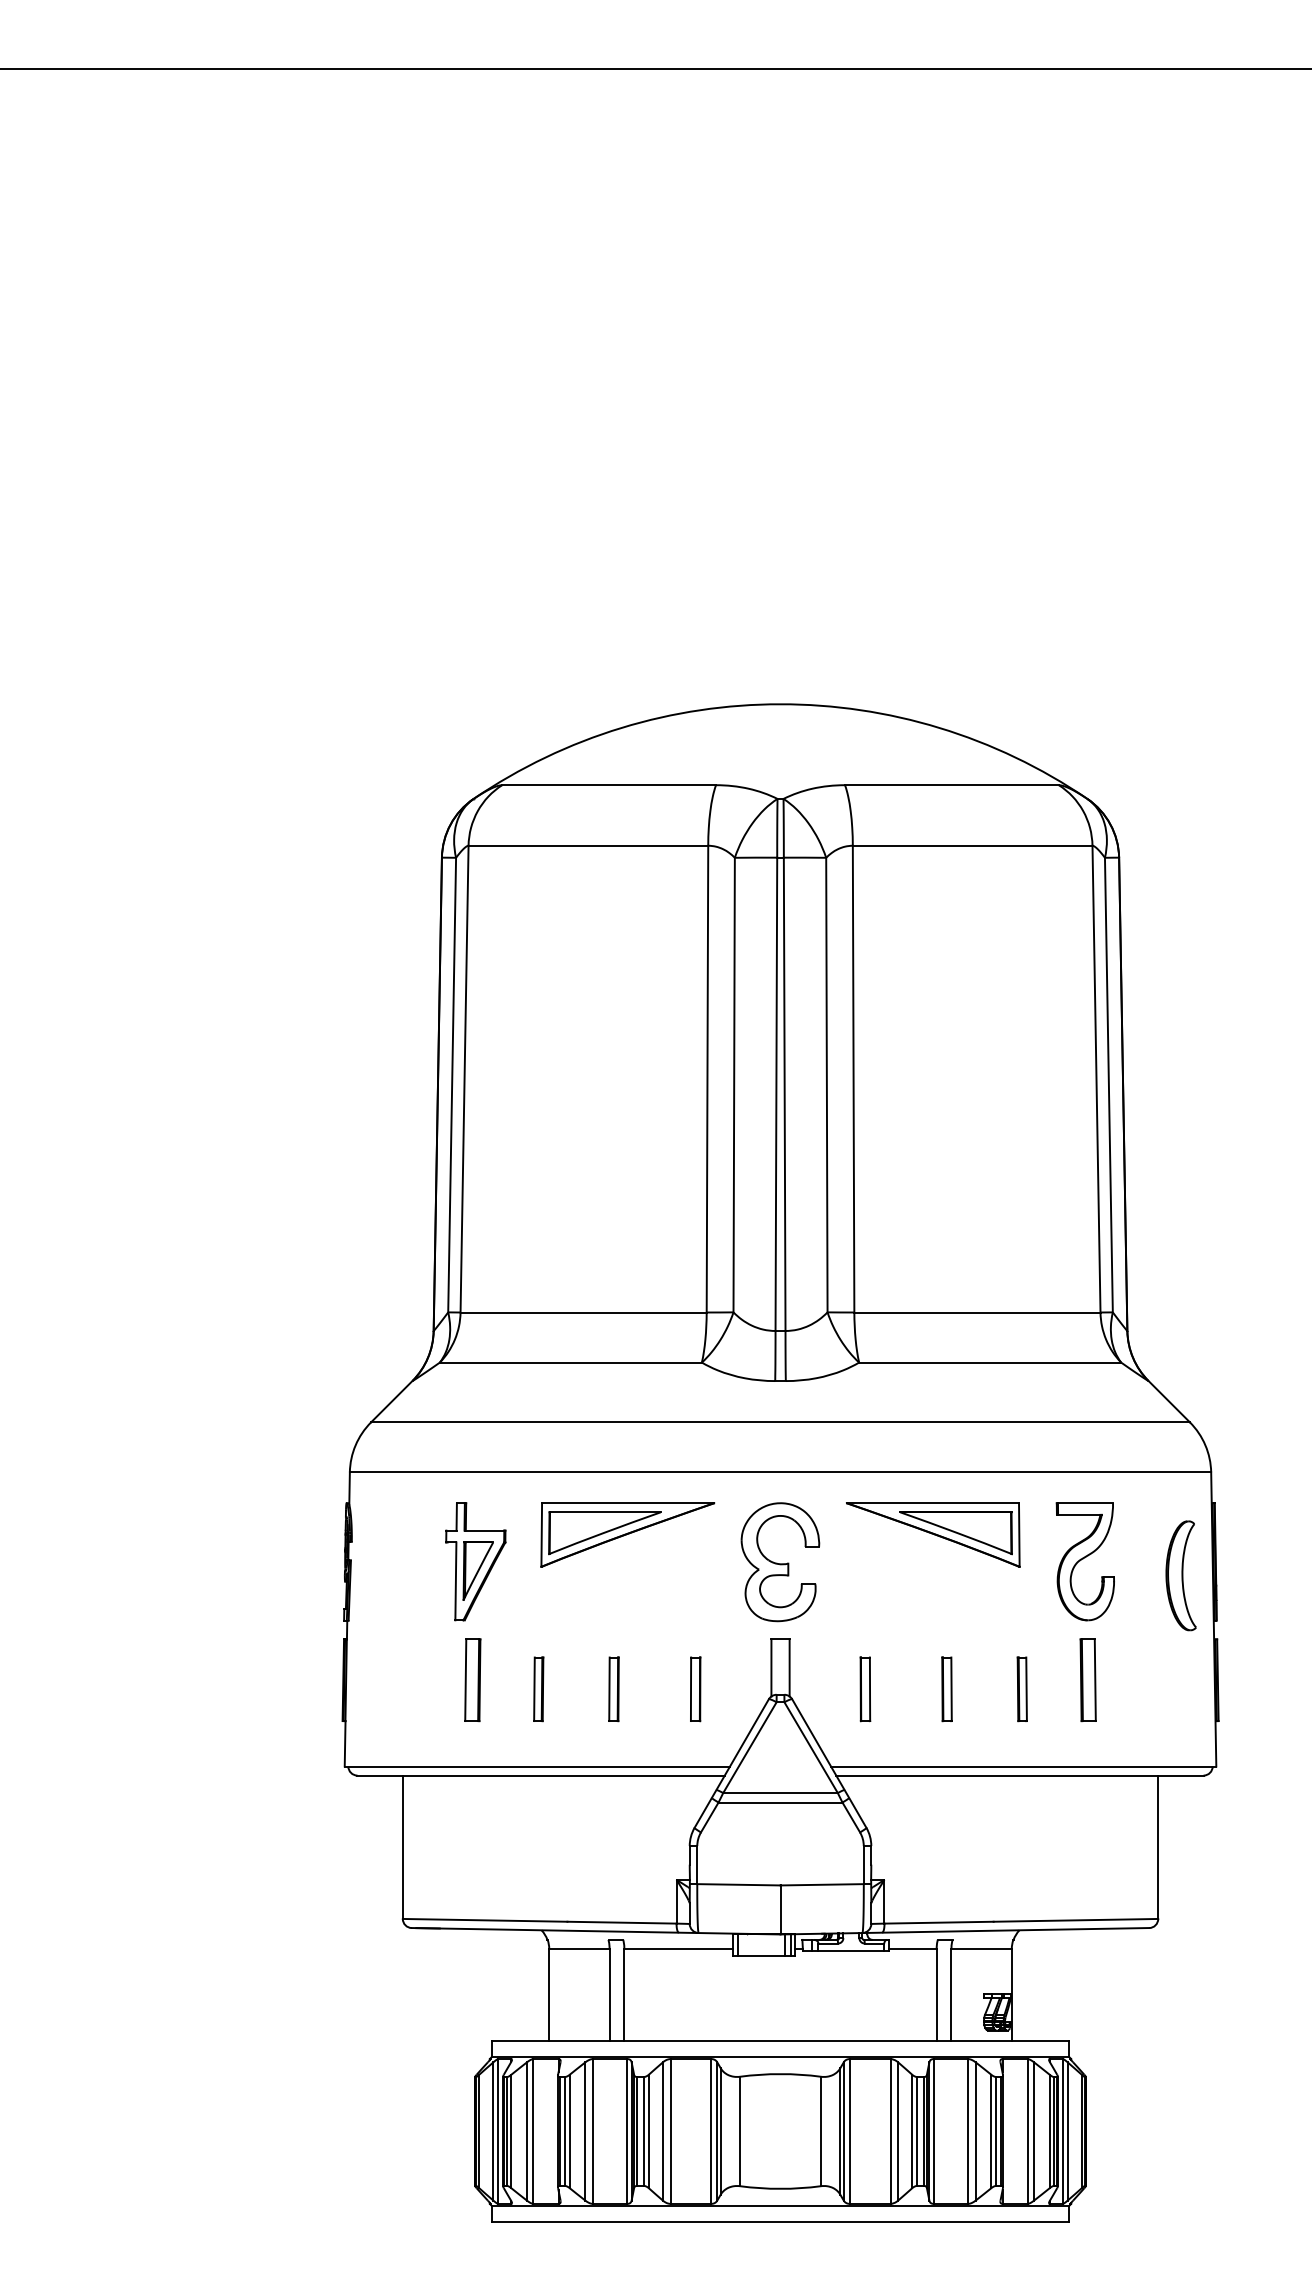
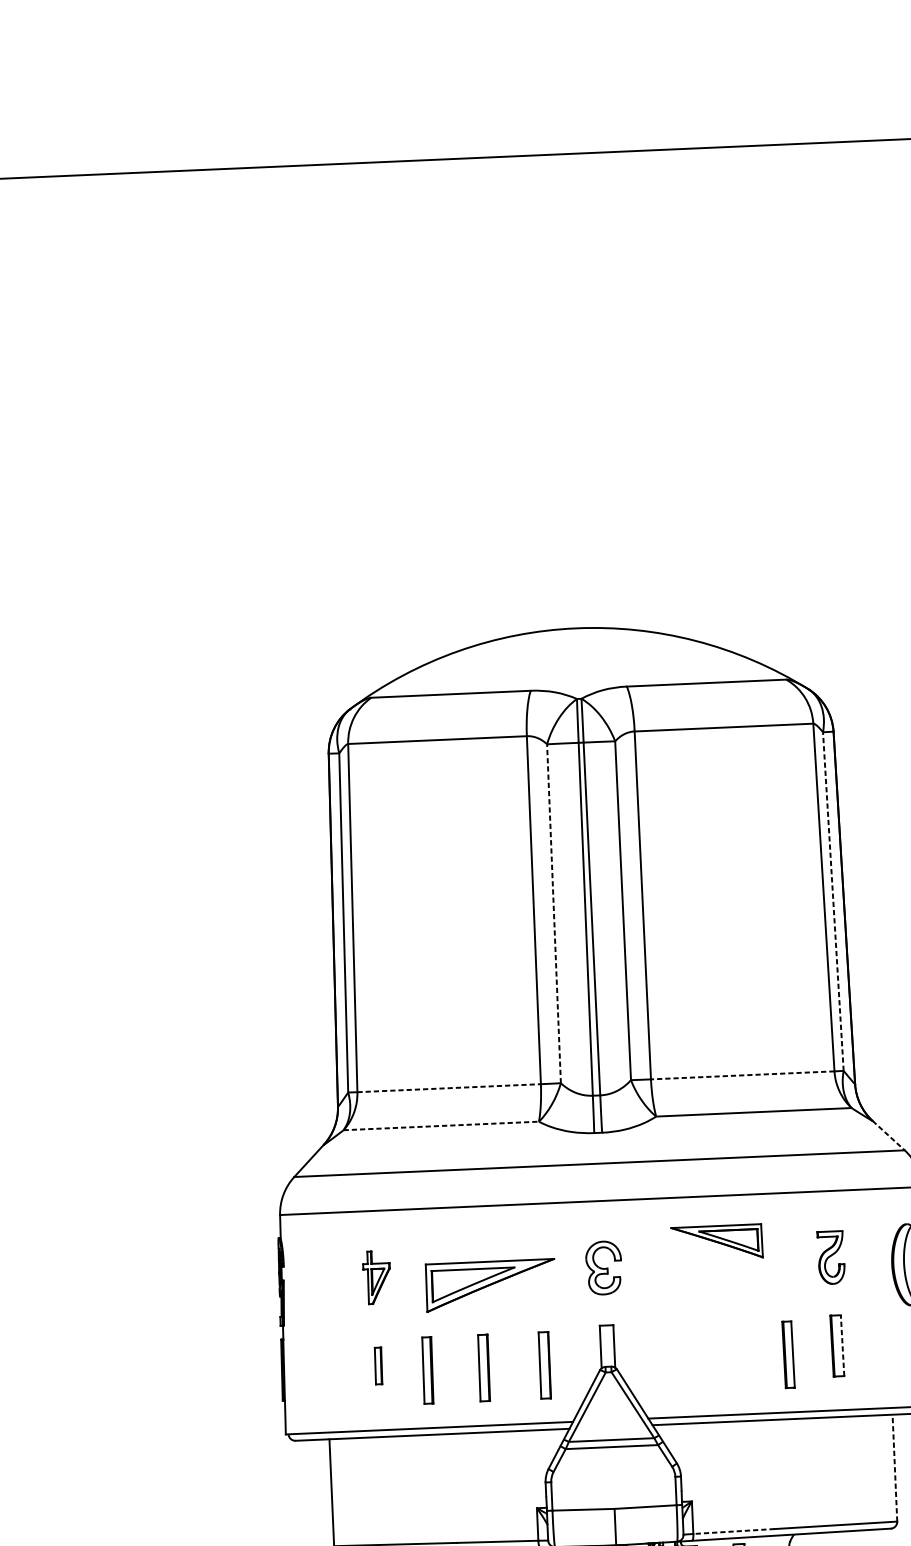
line: (734, 1084) -> (554, 913), solid -> dashed
line: (1108, 1084) -> (833, 901), solid -> dashed
line: (584, 1312) -> (449, 1088), solid -> dashed
line: (976, 1312) -> (742, 1075), solid -> dashed
line: (571, 1362) -> (441, 1125), solid -> dashed
line: (1169, 1402) -> (888, 1136), solid -> dashed
part: (627, 1534) -> (490, 1285), moved
part: (933, 1534) -> (717, 1242), size x0.7
part: (475, 1561) -> (376, 1277), size x0.6
part: (1084, 1561) -> (830, 1257), size x0.6
part: (780, 1562) -> (604, 1268), size x0.6
part: (472, 1680) -> (378, 1366), size x0.6
line: (1095, 1680) -> (842, 1345), solid -> dashed
part: (538, 1689) -> (427, 1370), size x1.4
part: (613, 1689) -> (483, 1368), size x1.4
part: (695, 1689) -> (544, 1365), size x1.4
part: (865, 1689) -> (671, 1360), removed
part: (946, 1689) -> (731, 1357), removed
part: (1021, 1689) -> (787, 1354), size x1.4
line: (1158, 1847) -> (895, 1468), solid -> dashed
line: (939, 1922) -> (734, 1531), solid -> dashed

